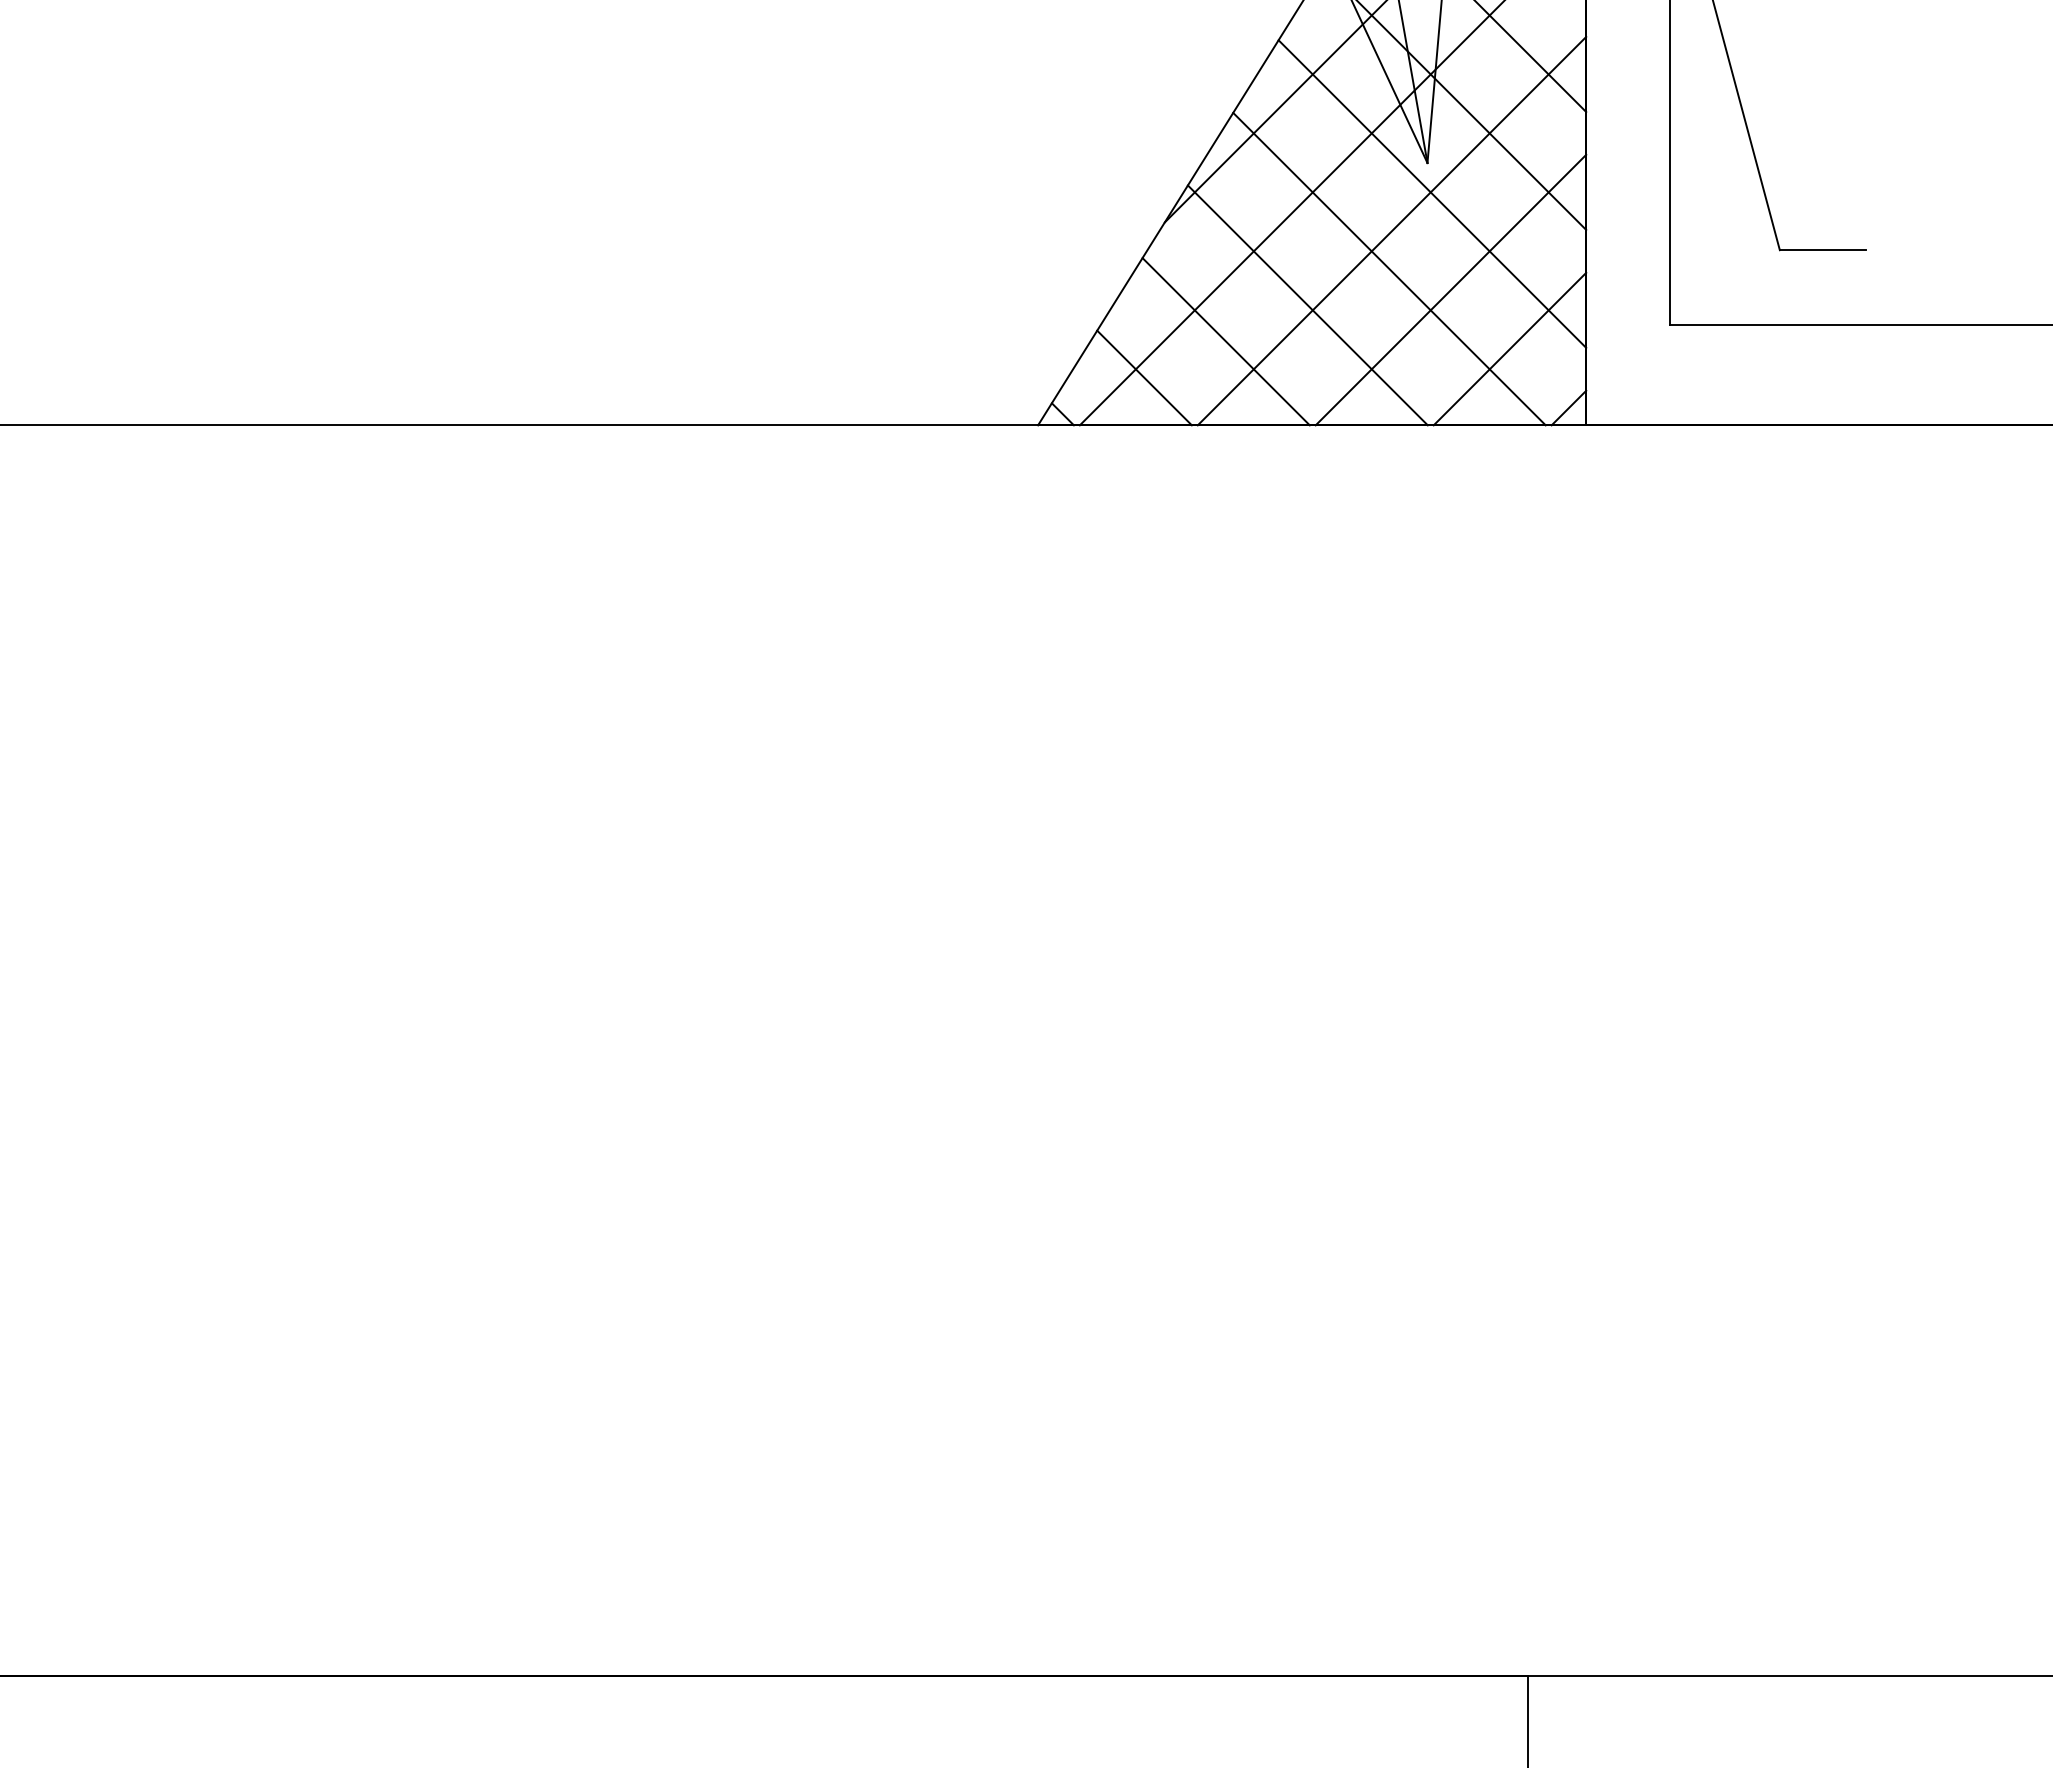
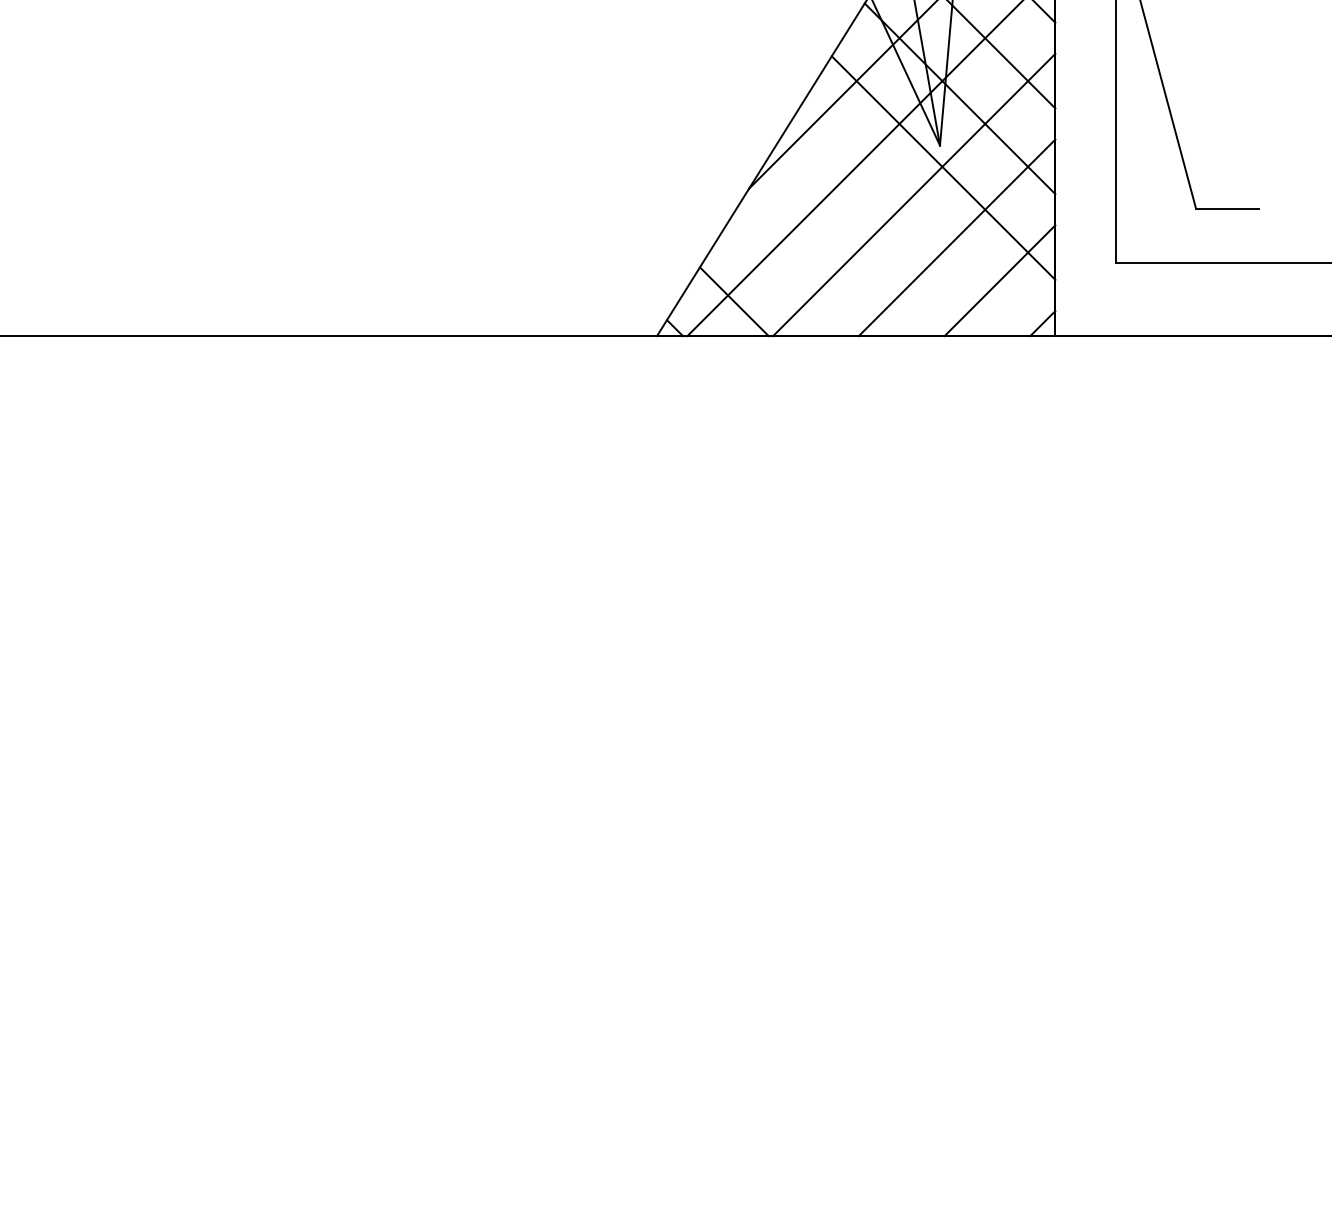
line: (1389, 268) -> (912, 222), removed
line: (1307, 305) -> (852, 249), removed
line: (1225, 341) -> (793, 275), removed

